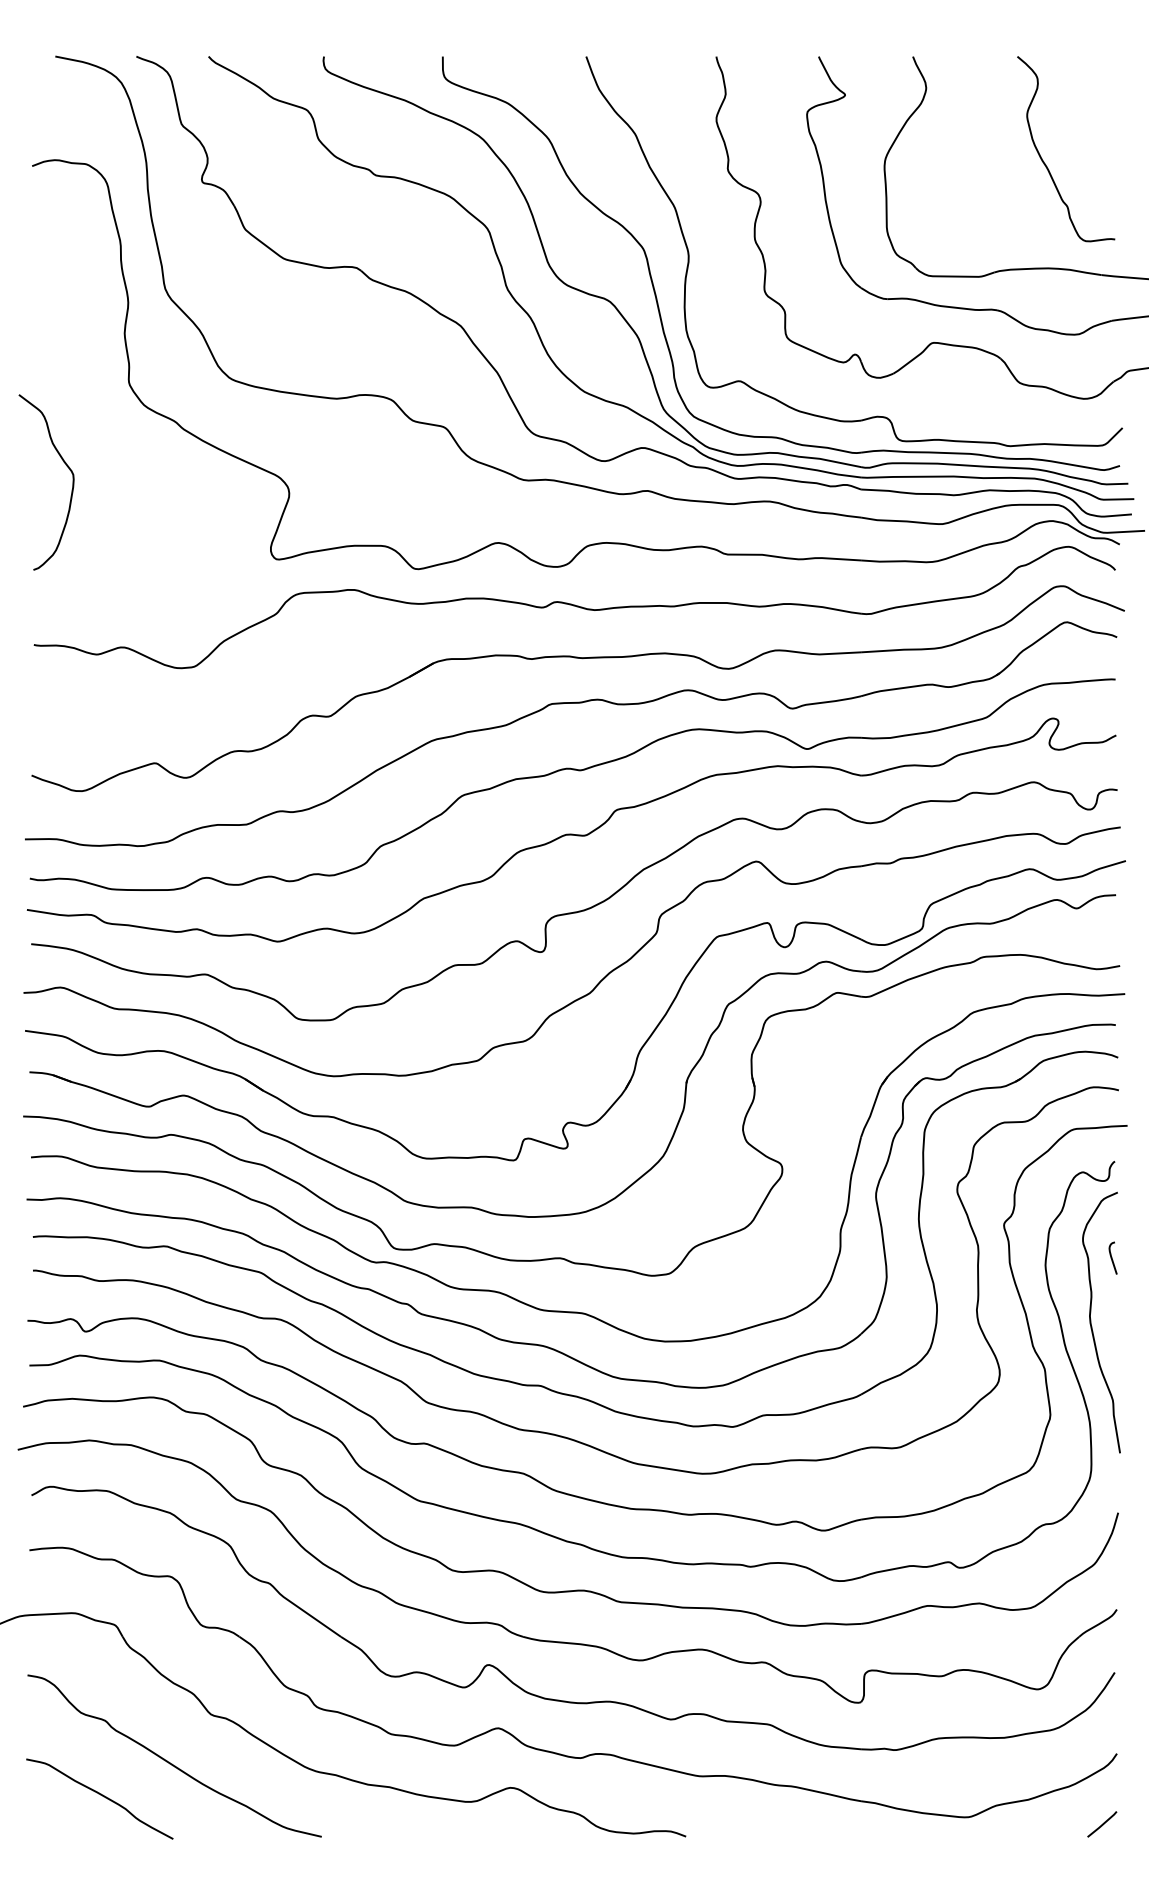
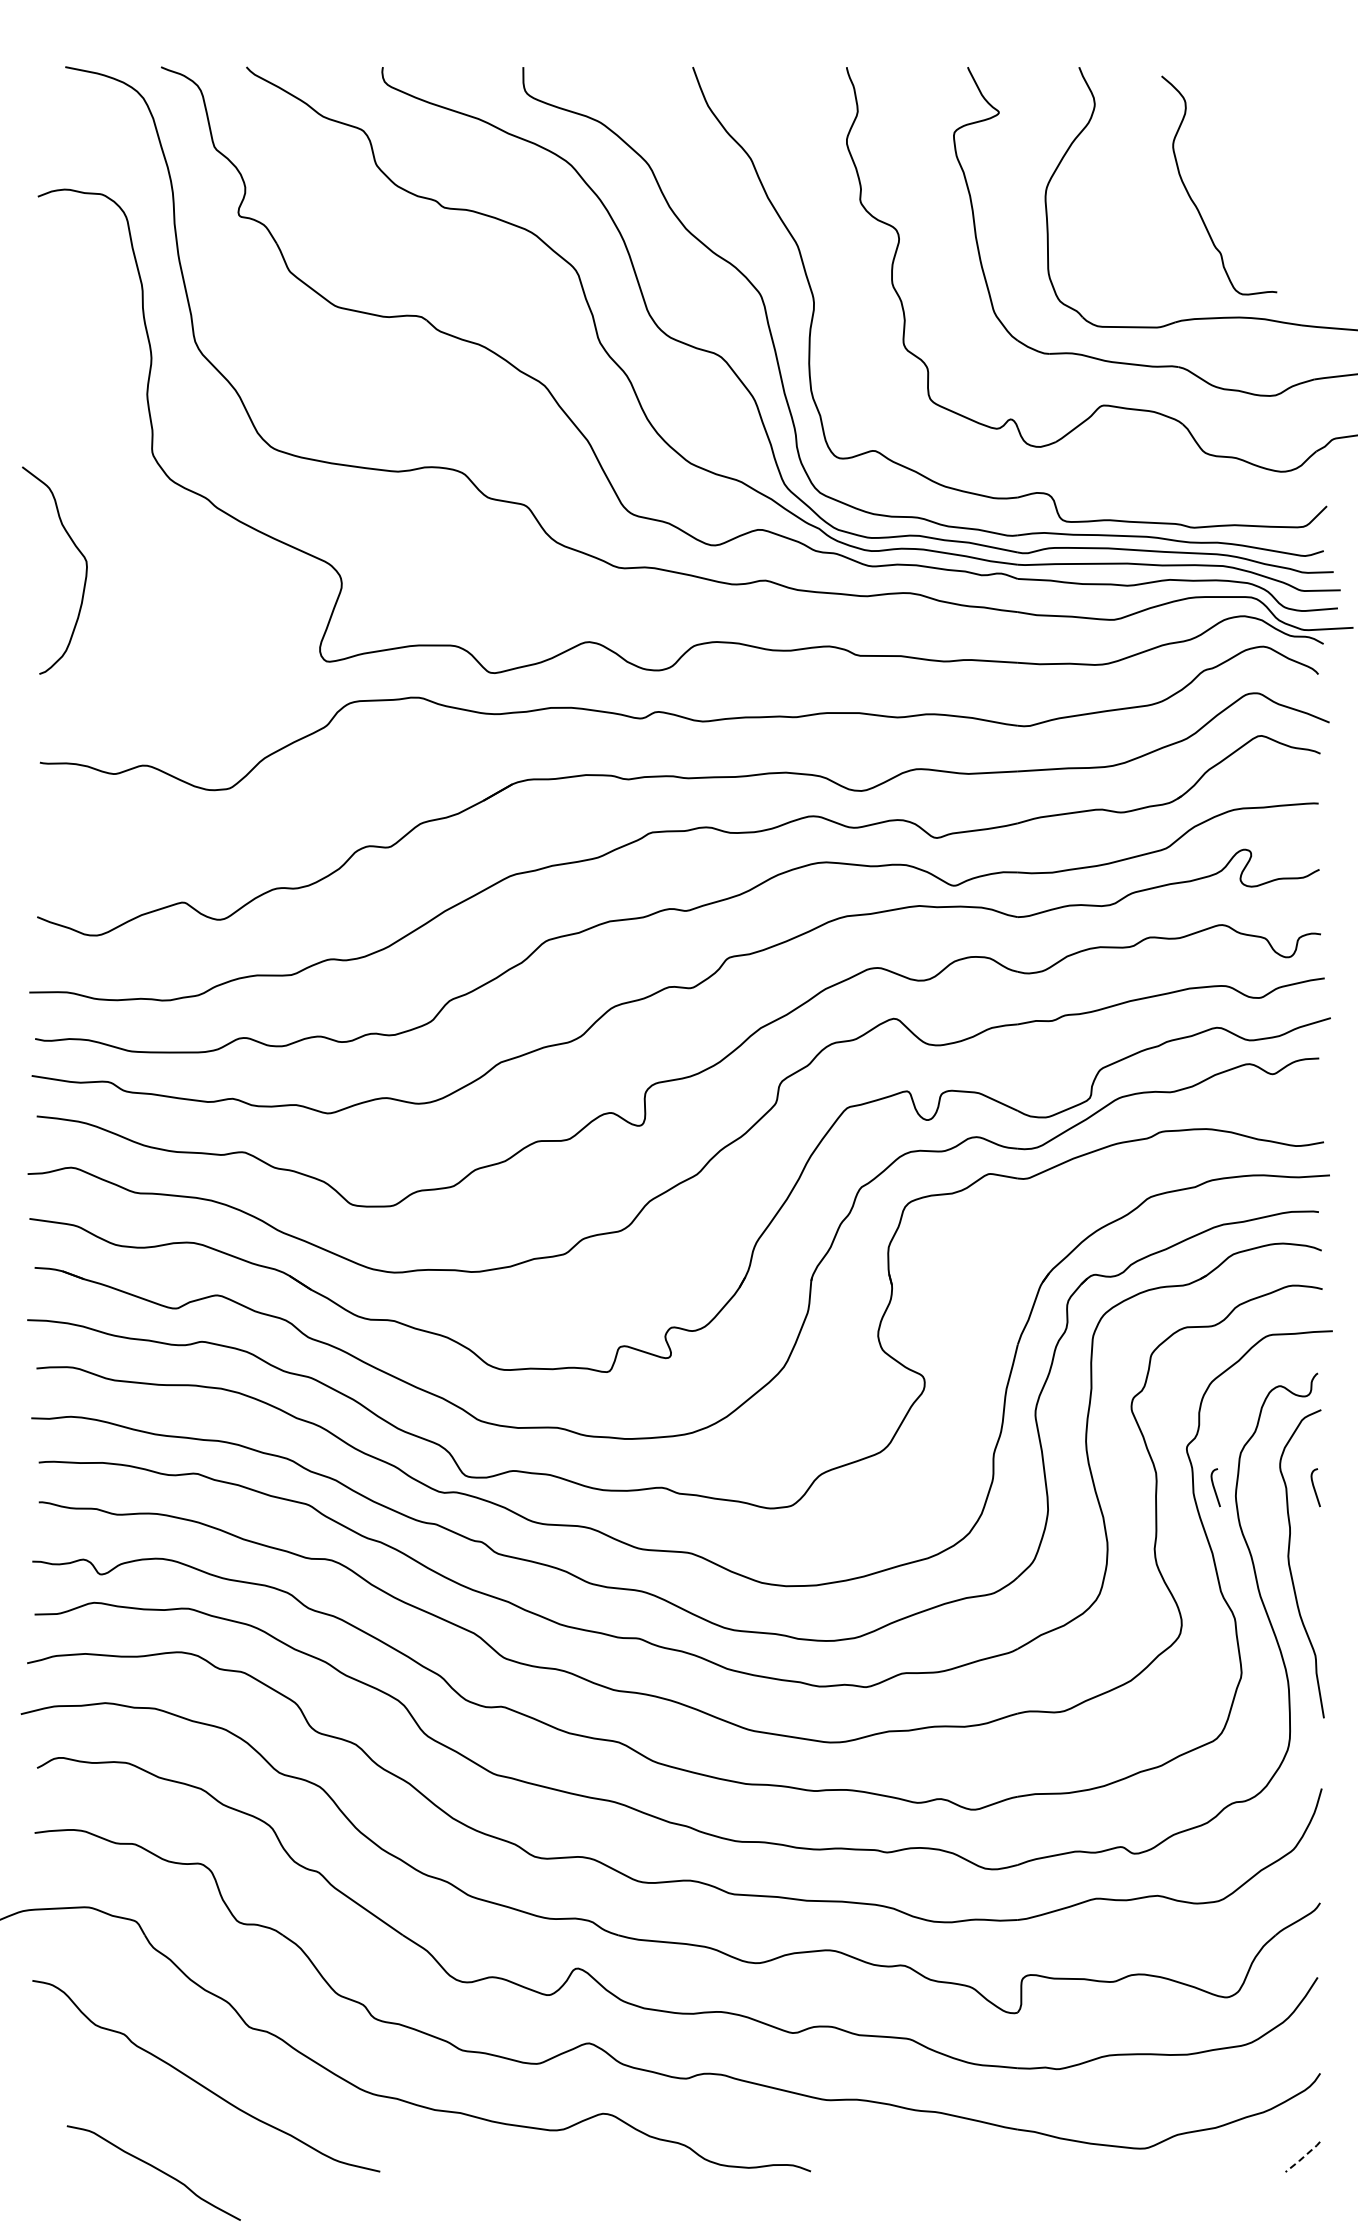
curve: (1046, 164) -> (1195, 203), moved
curve: (1027, 1258) -> (1214, 1487), added
curve: (100, 1795) -> (154, 2168), moved
line: (1101, 1824) -> (1302, 2157), solid -> dashed

